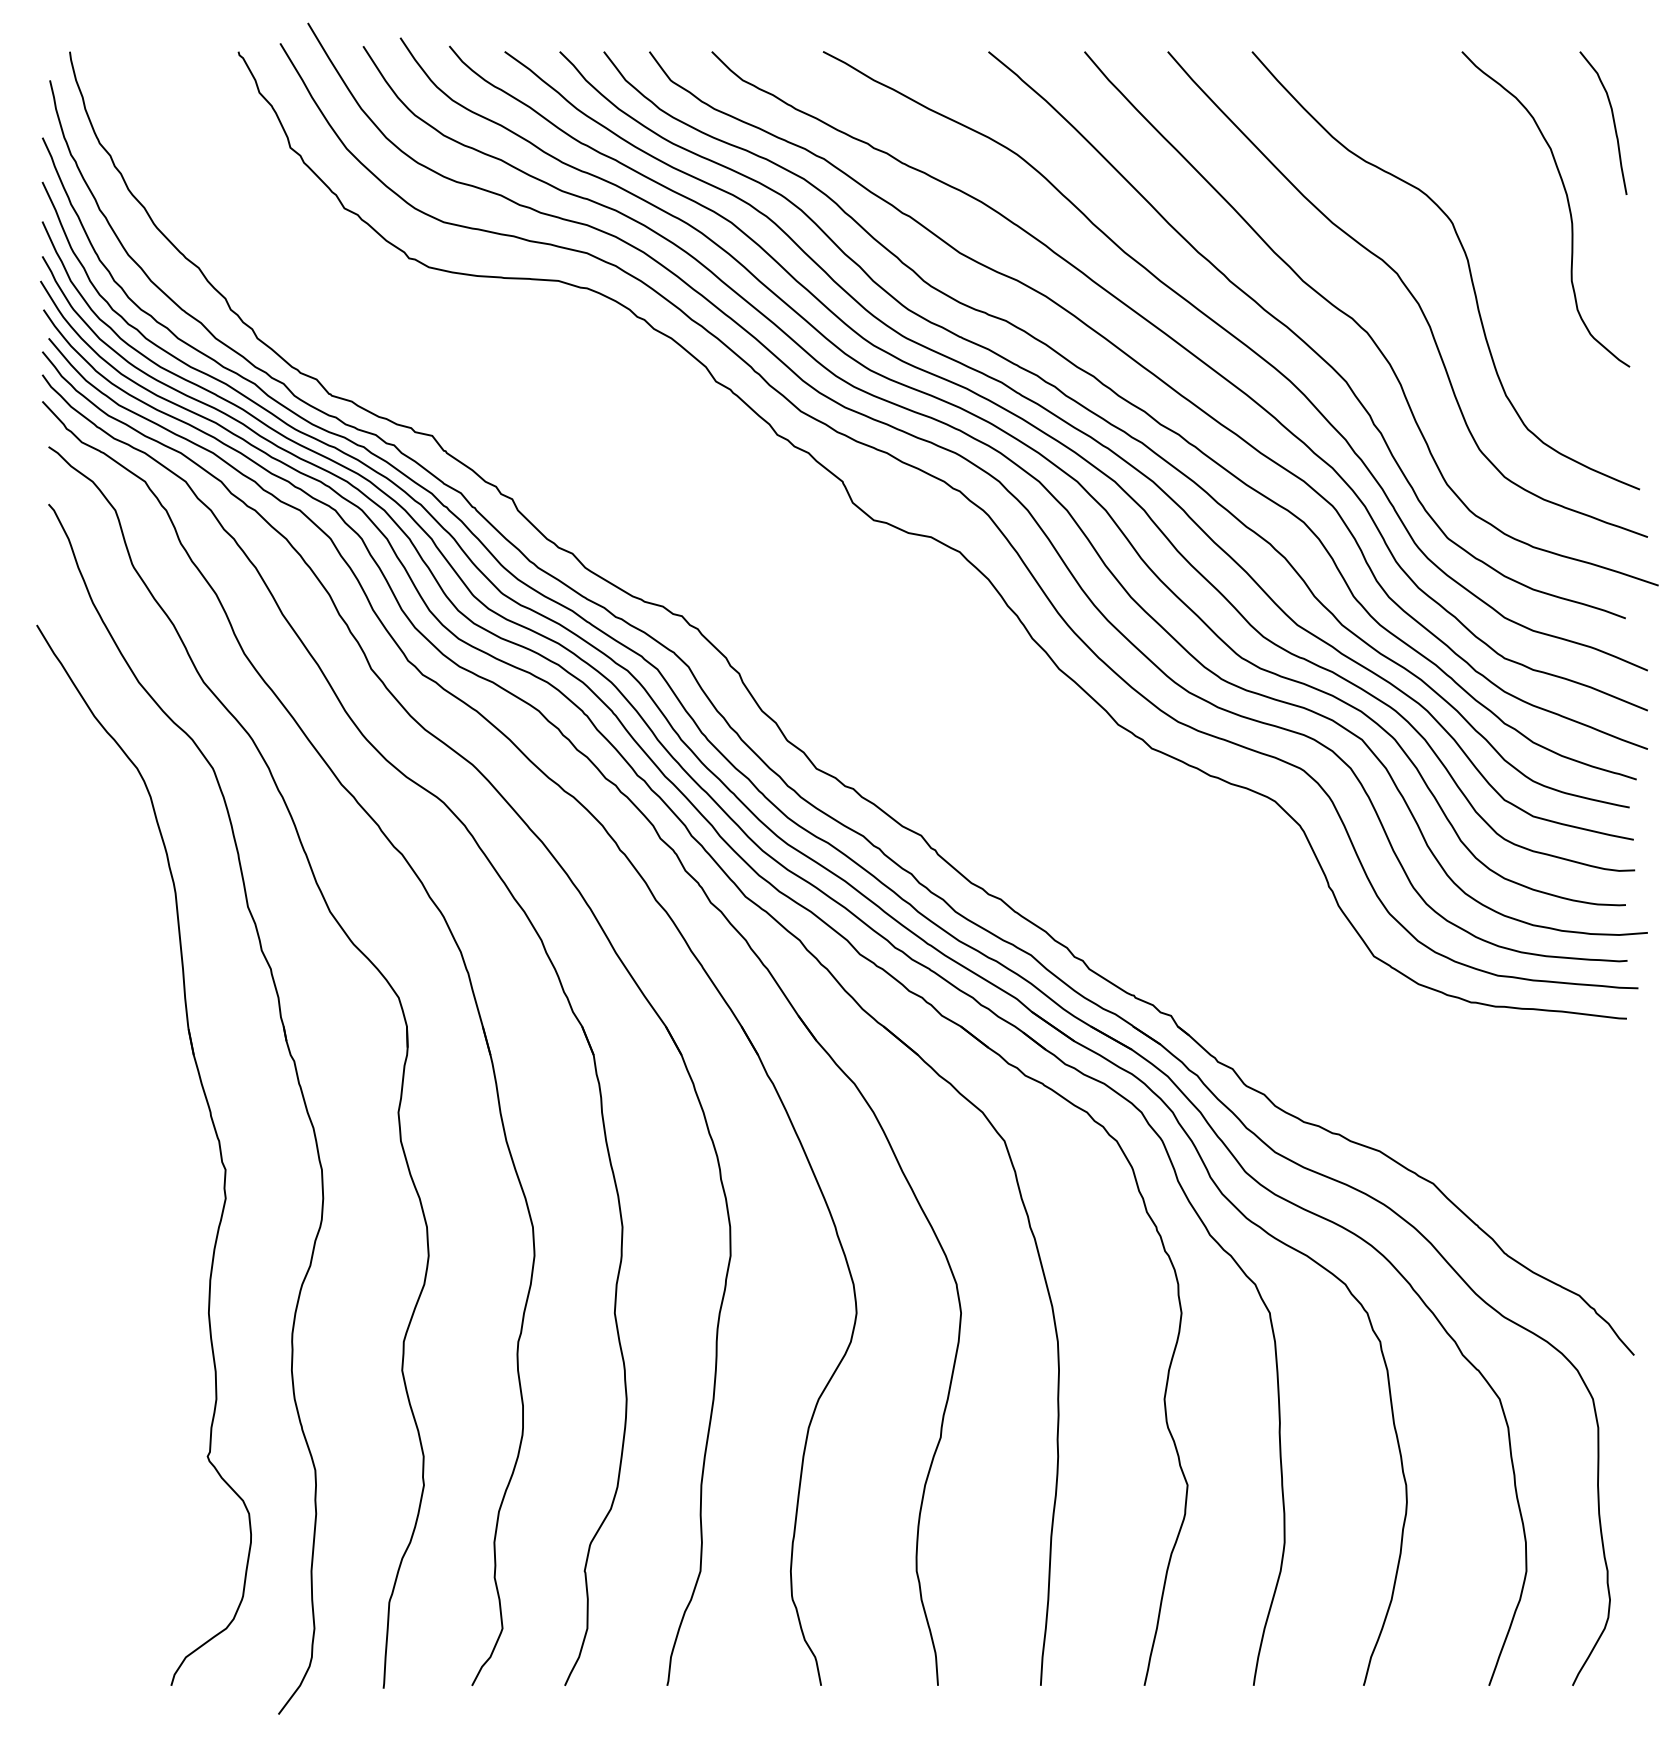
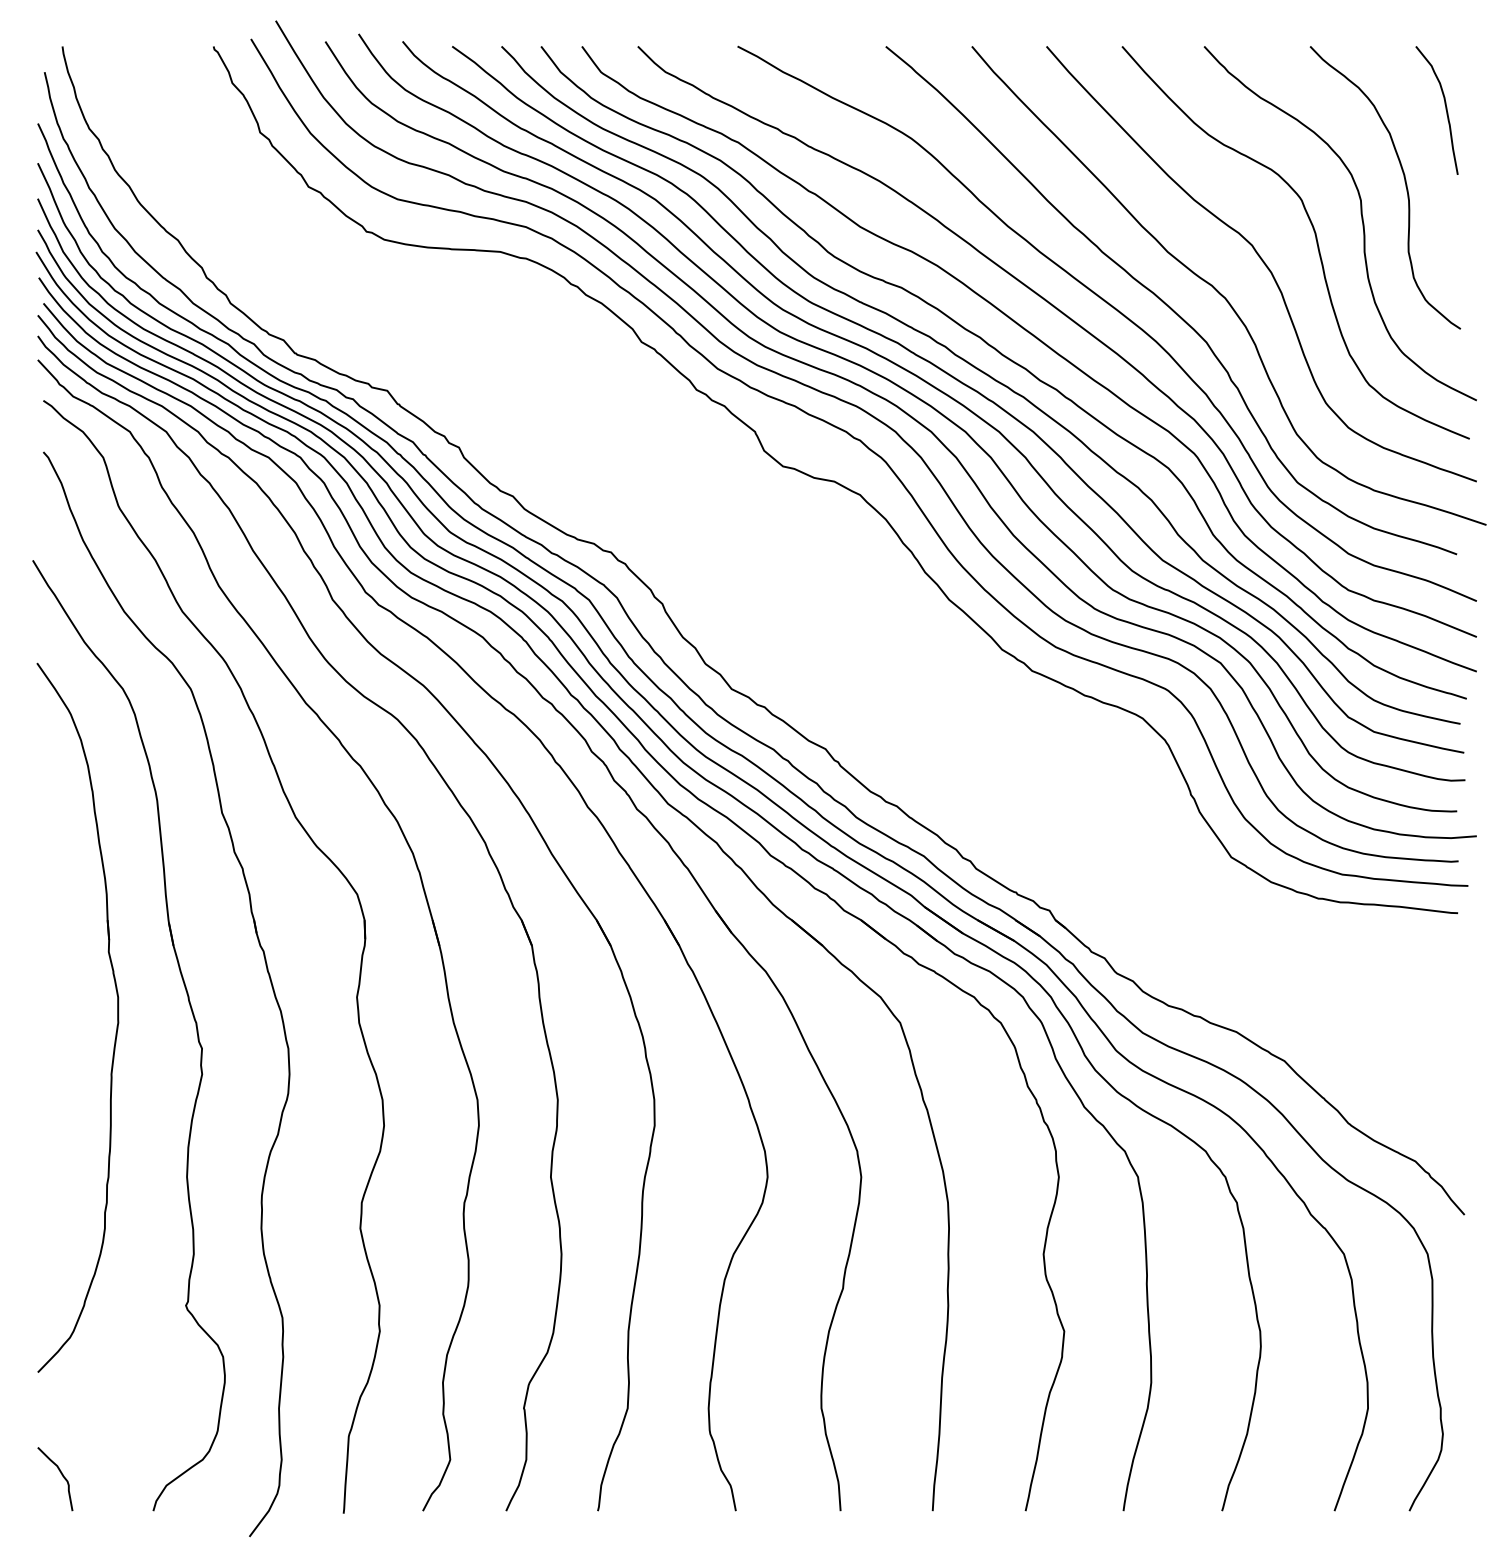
curve: (1519, 246) -> (1361, 221), added
part: (130, 1143) -> (116, 1025), added
curve: (67, 1643) -> (60, 1473), added

